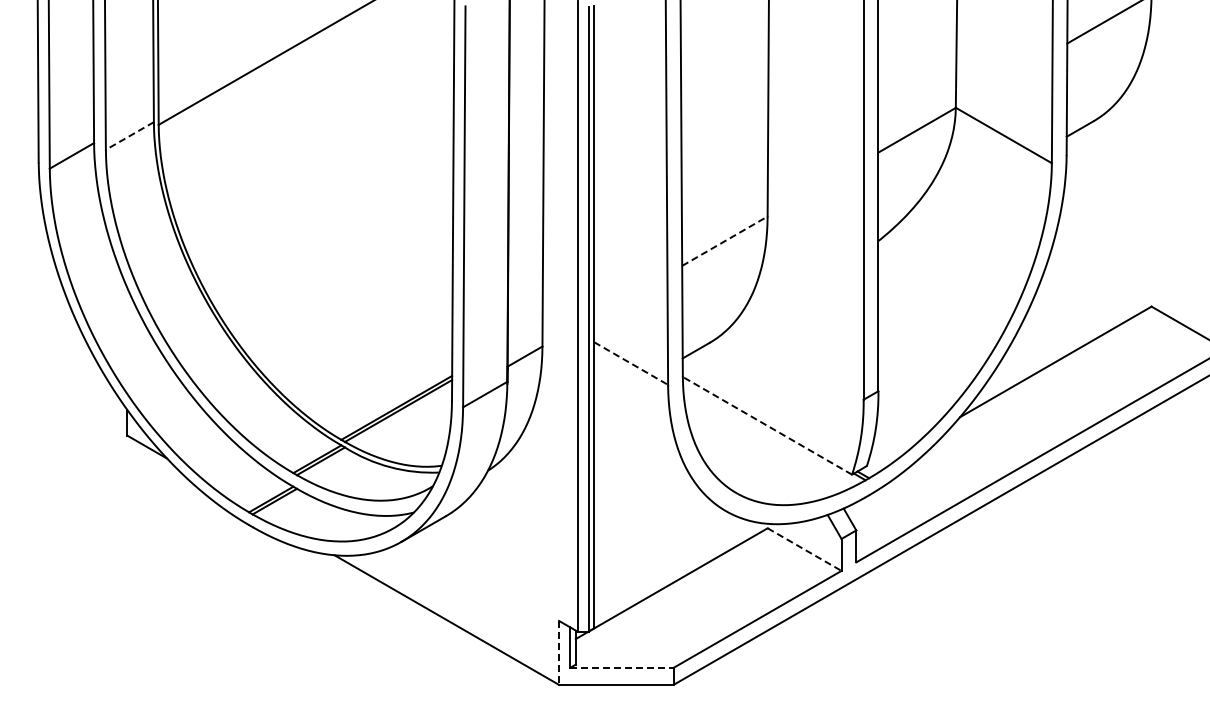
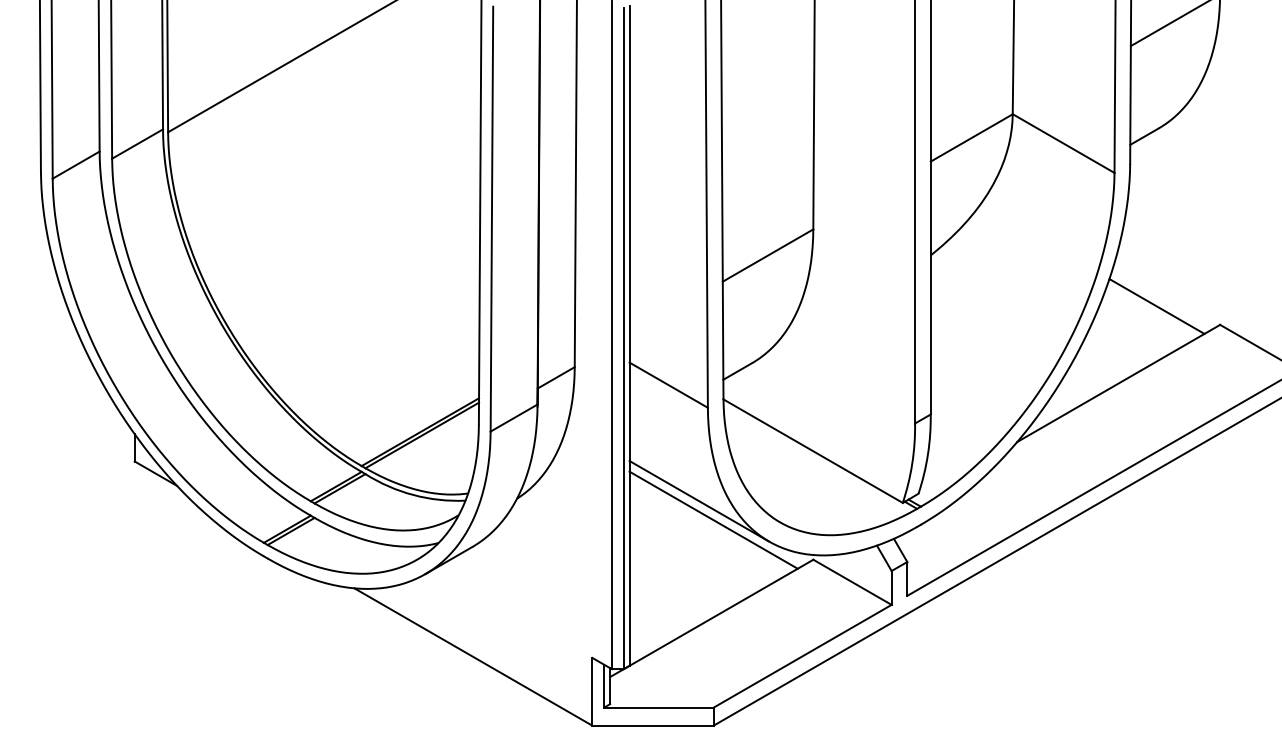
line: (129, 135) -> (137, 143), dashed -> solid
line: (725, 240) -> (768, 254), dashed -> solid
line: (1091, 289) -> (1156, 306), added
line: (631, 363) -> (669, 385), dashed -> solid
line: (767, 425) -> (813, 450), dashed -> solid
line: (659, 473) -> (698, 501), added
line: (673, 490) -> (713, 519), added
line: (804, 549) -> (852, 582), dashed -> solid
line: (559, 652) -> (592, 691), dashed -> solid
line: (621, 667) -> (658, 707), dashed -> solid

